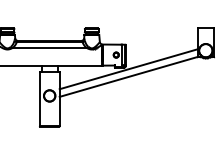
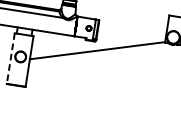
line: (128, 69) -> (98, 43), removed
line: (39, 99) -> (10, 58), solid -> dashed

